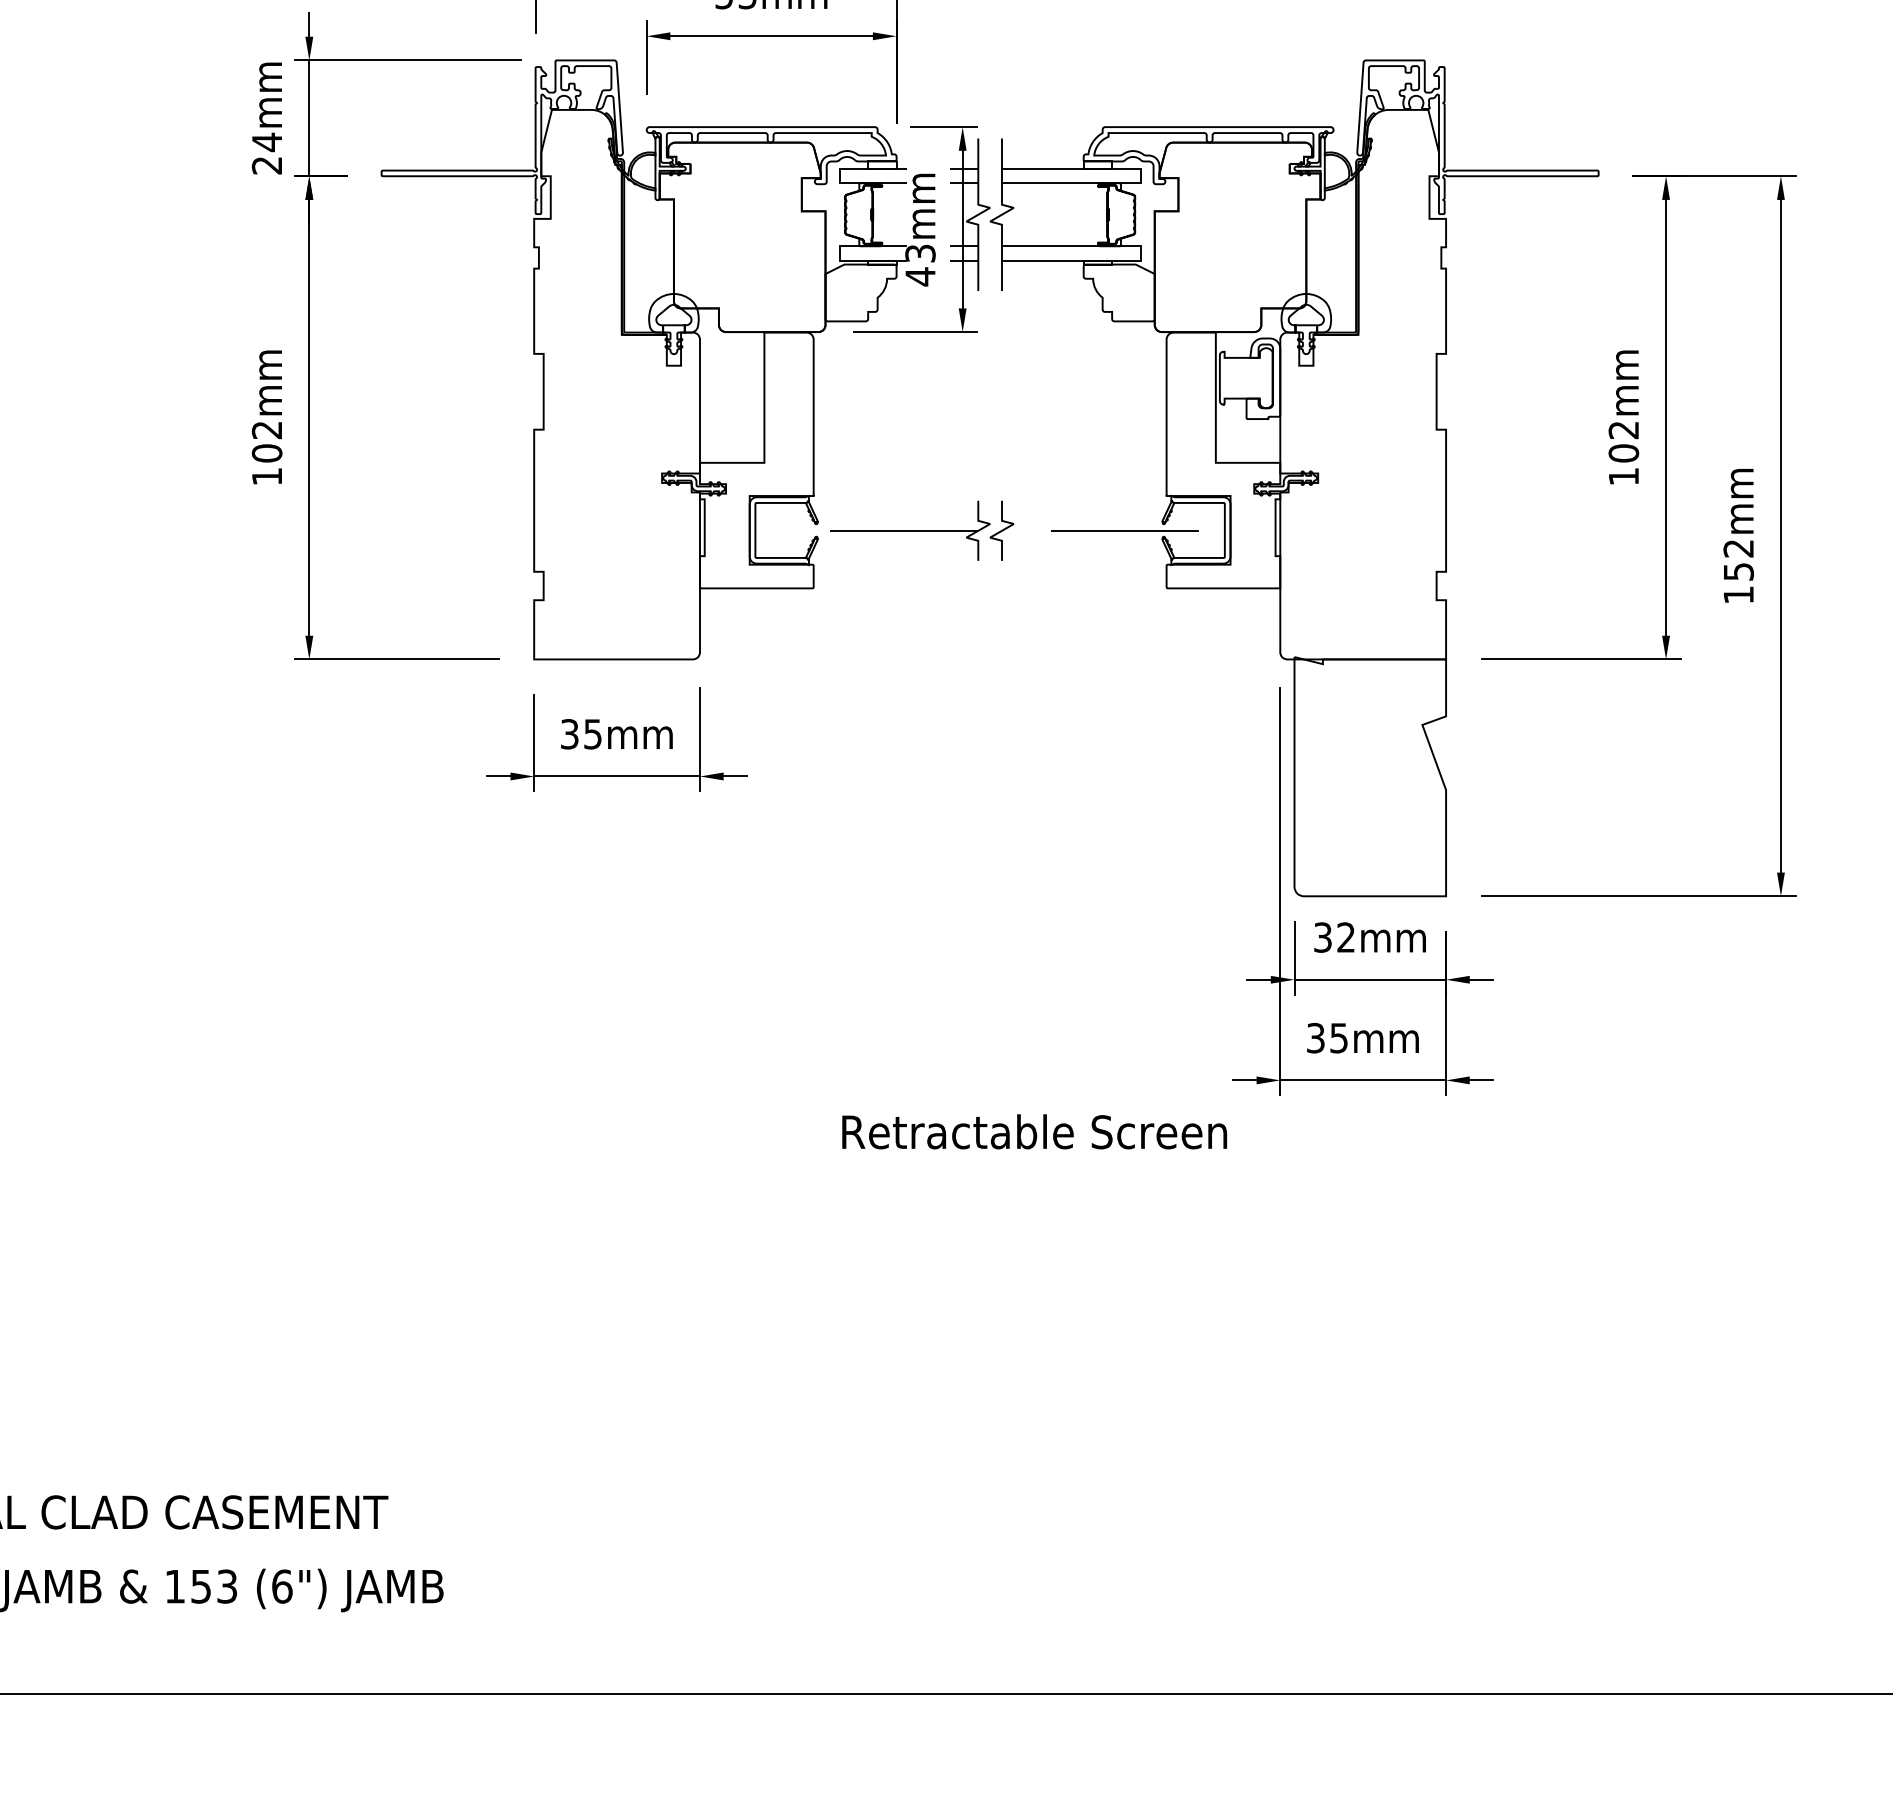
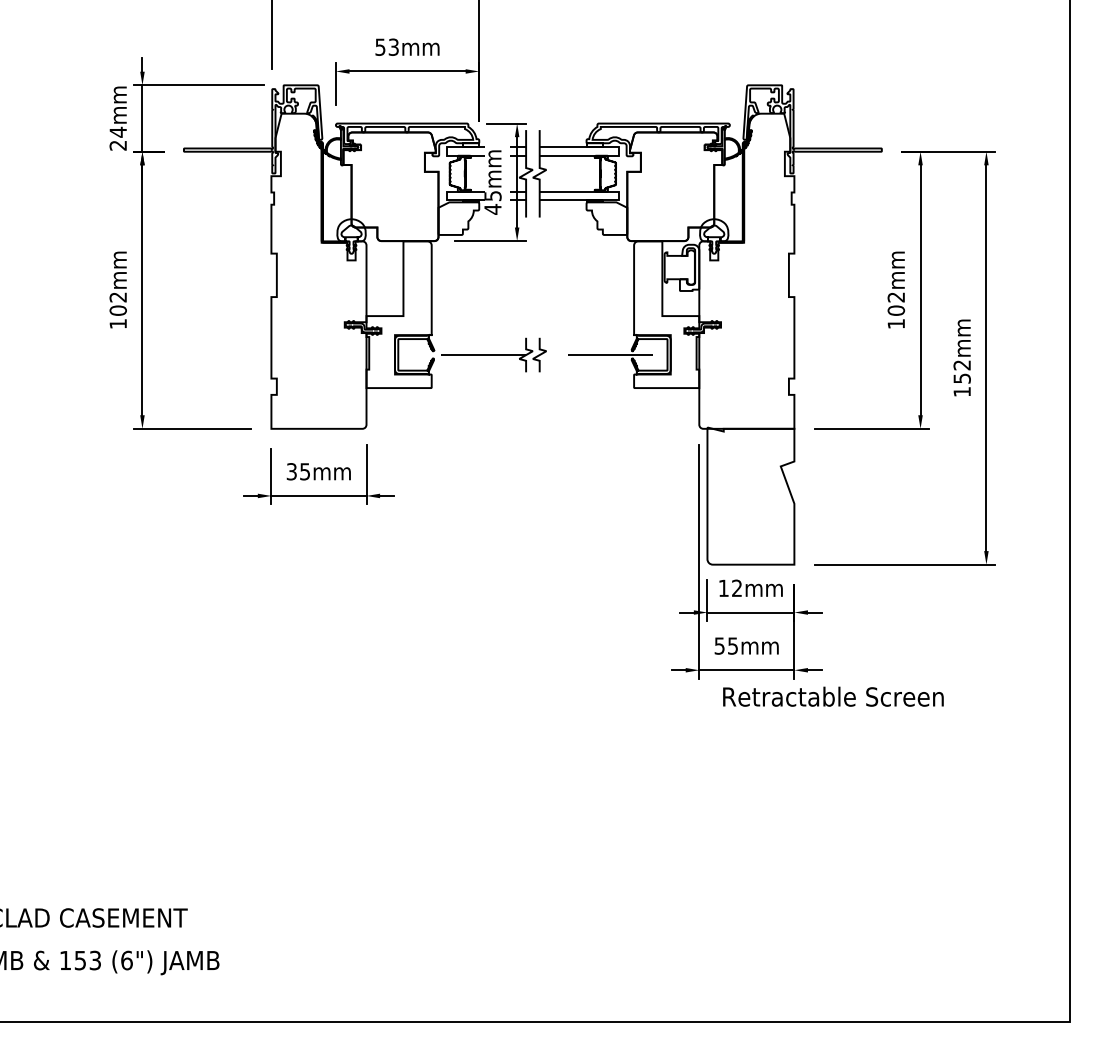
text: (919, 252) -> (492, 195), 43mm -> 45mm
text: (1322, 937) -> (723, 588), 32mm -> 12mm
text: (1315, 1037) -> (719, 645), 35mm -> 55mm
text: (1034, 1131) -> (833, 696), moved

